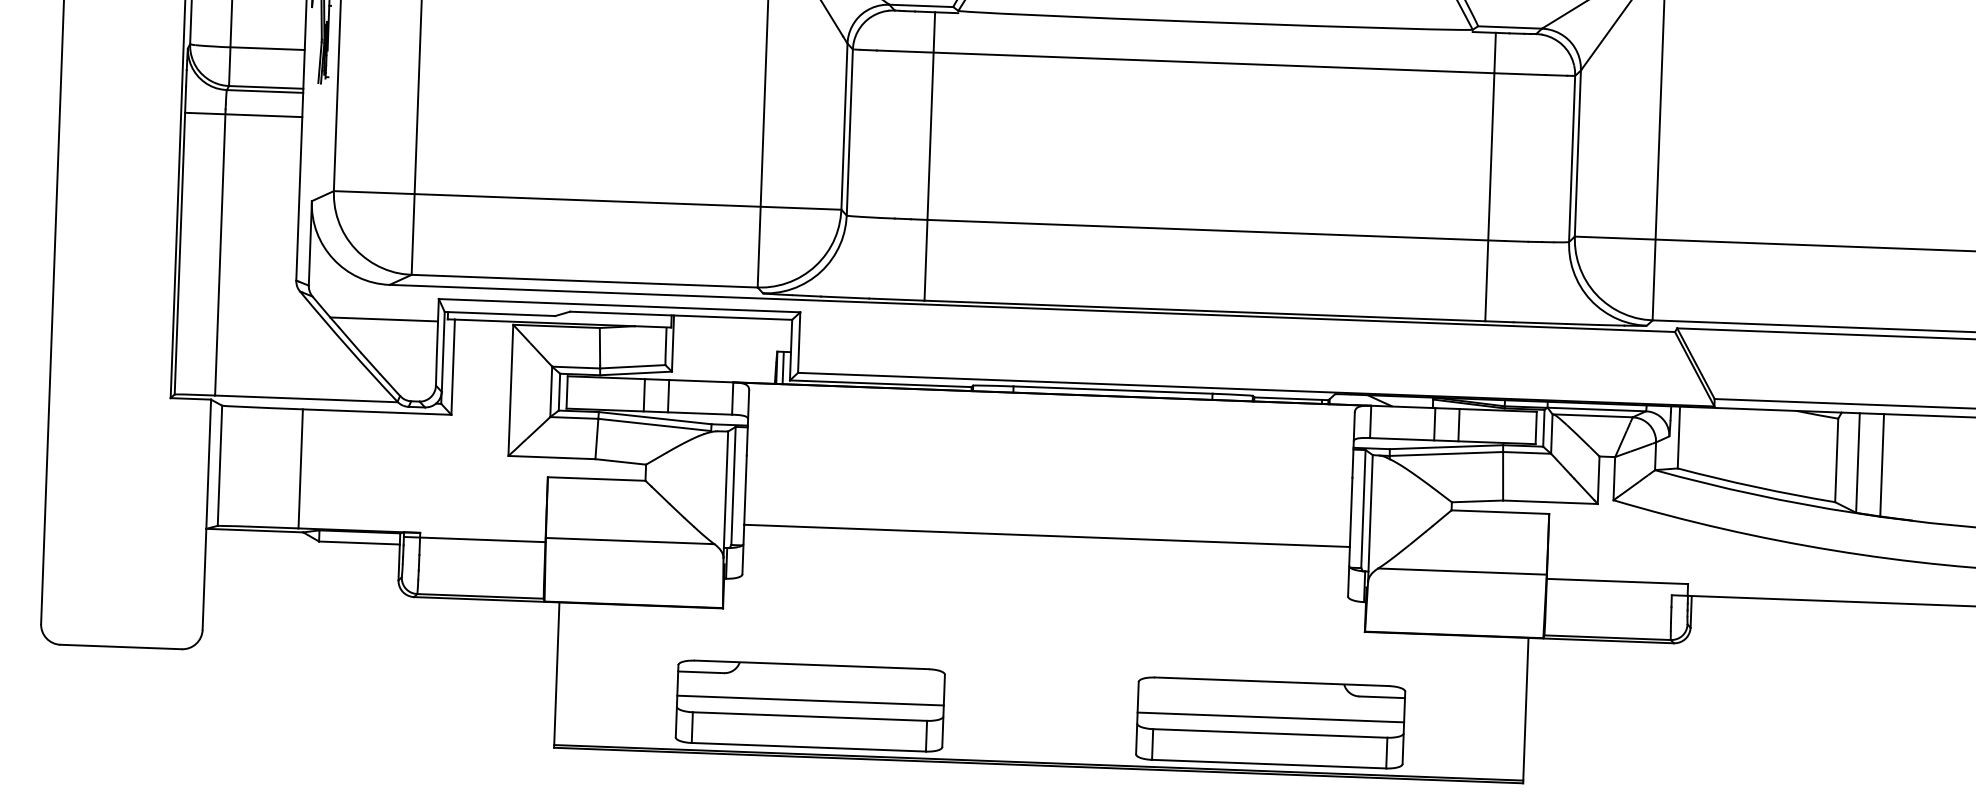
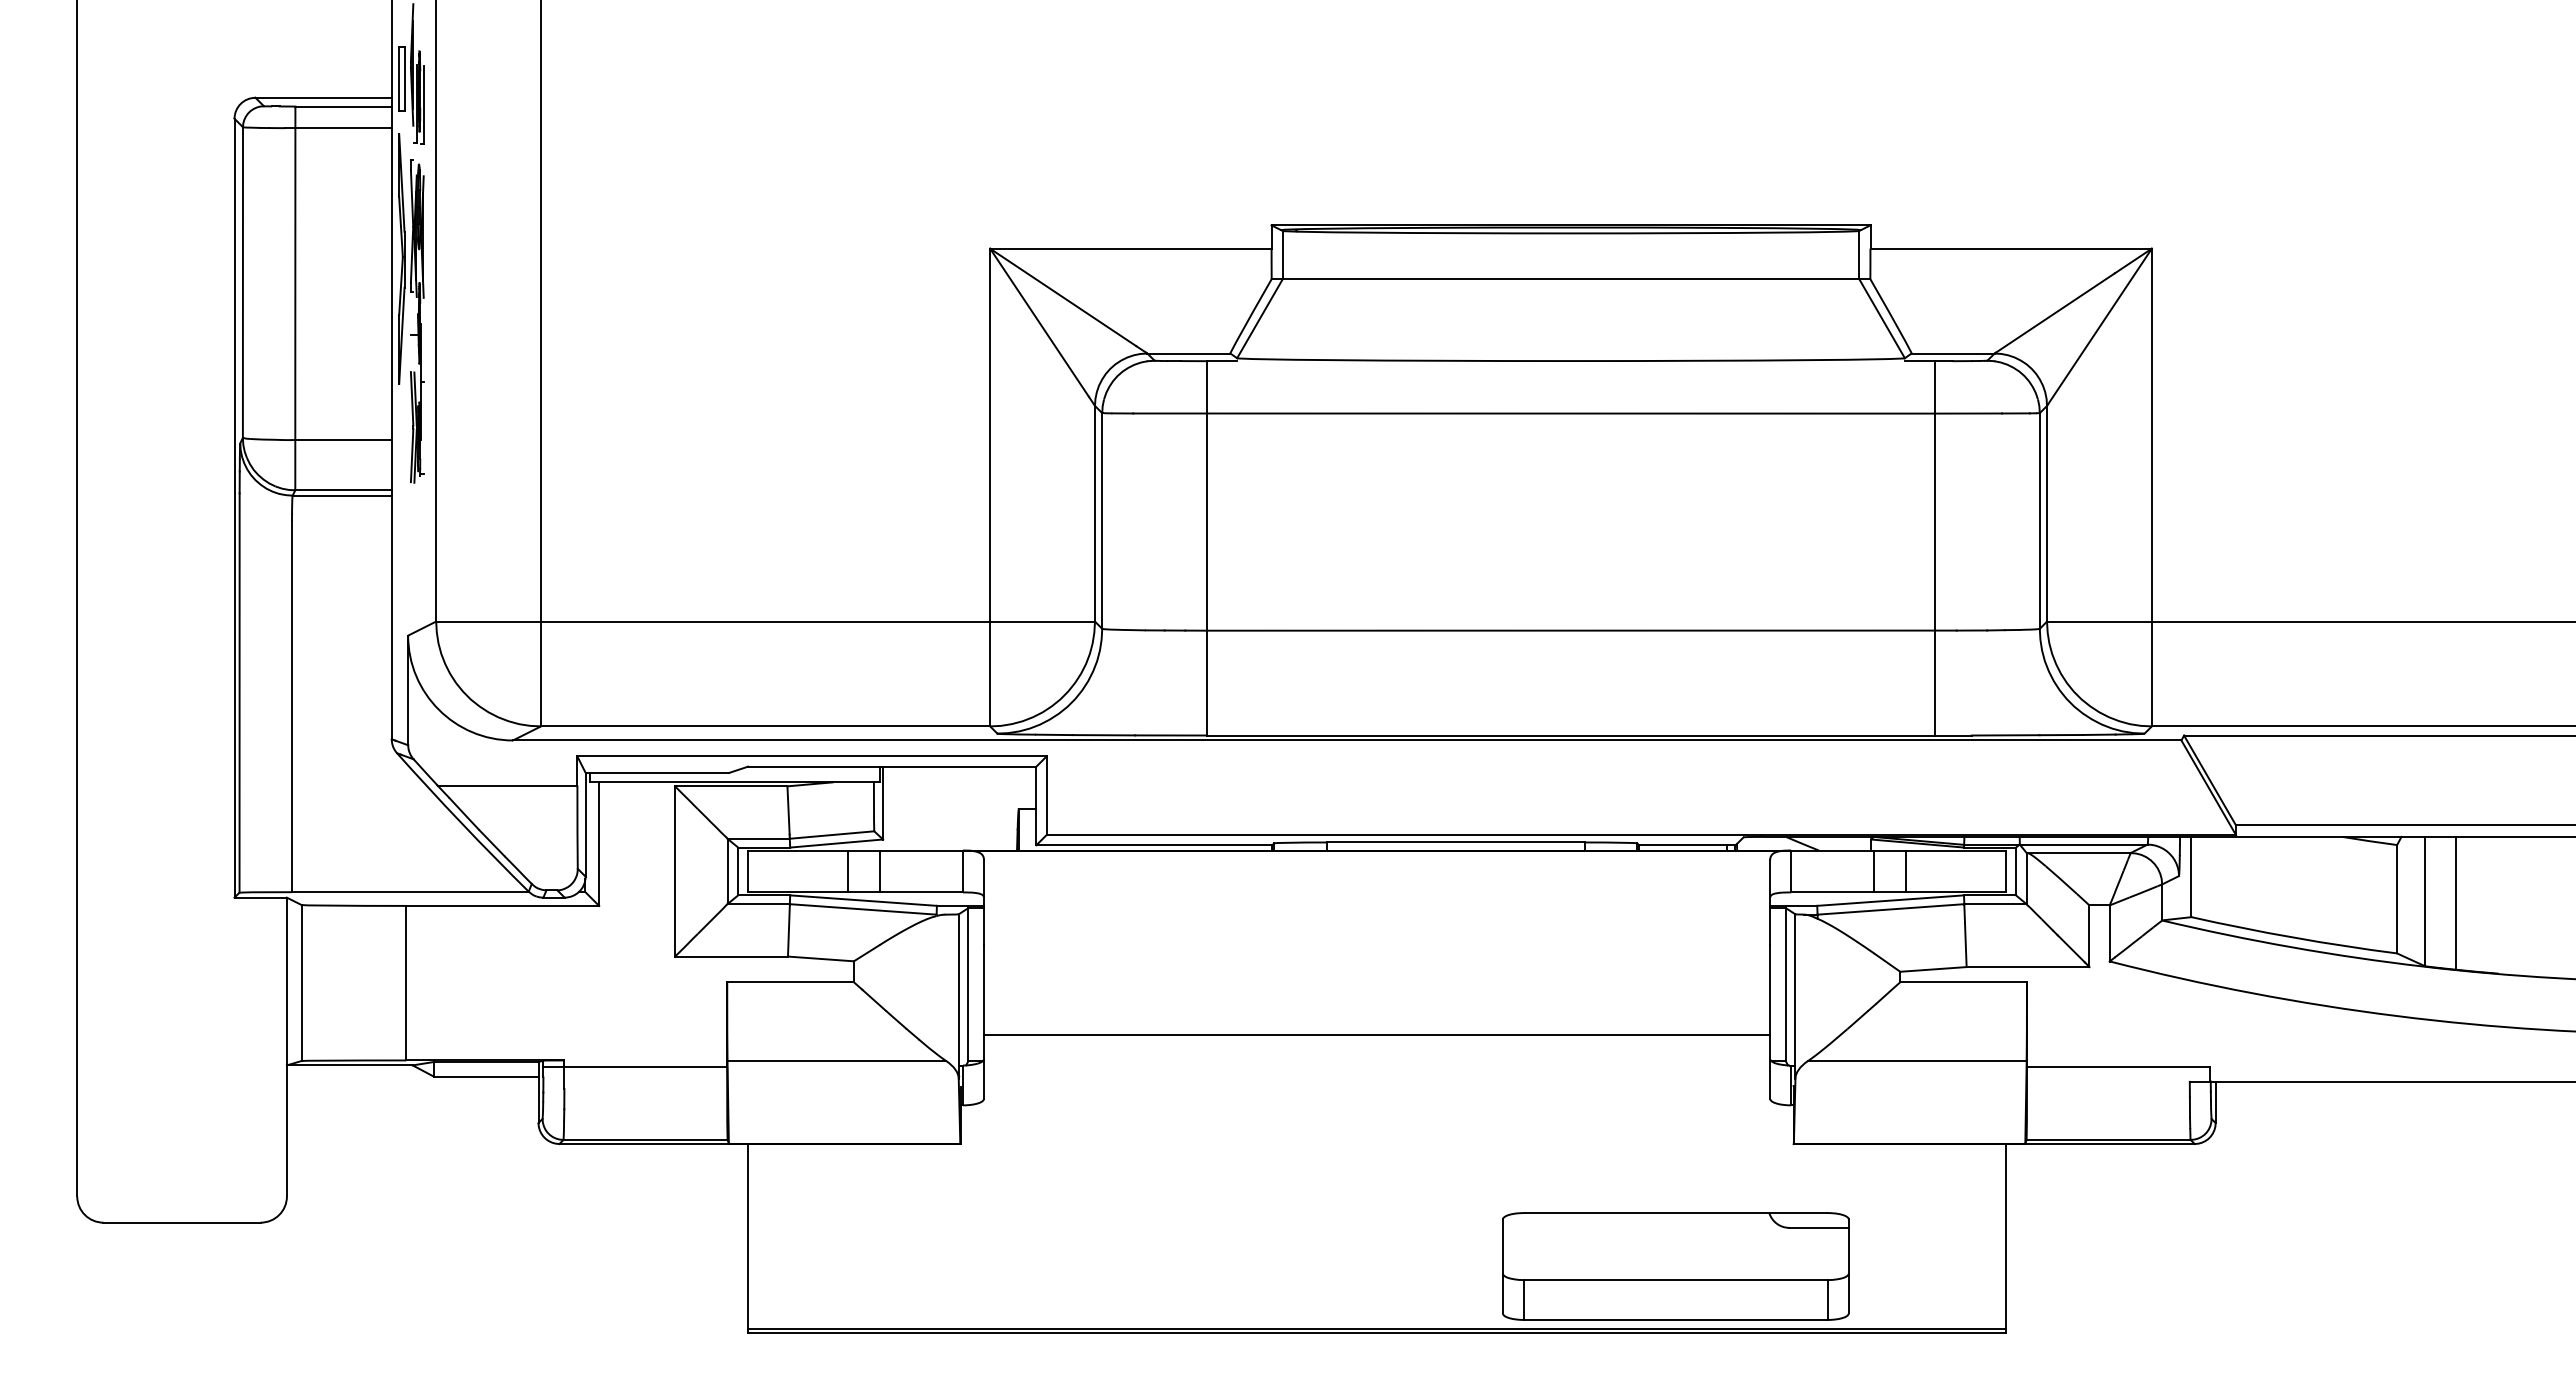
line: (243, 115) -> (315, 527), removed
line: (783, 368) -> (1027, 829), removed
part: (810, 706) -> (1078, 1266), removed
line: (1270, 717) -> (1675, 1259), removed

